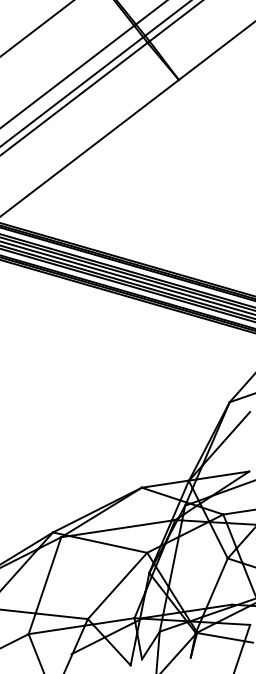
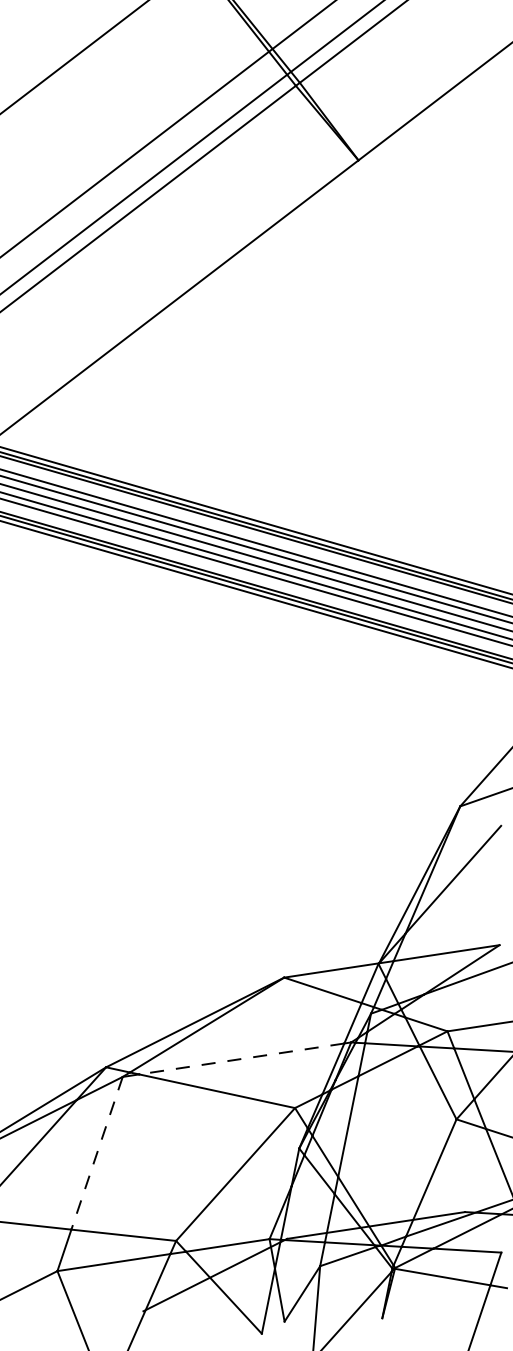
line: (120, 528) -> (241, 1059), solid -> dashed
line: (48, 575) -> (97, 1153), solid -> dashed

